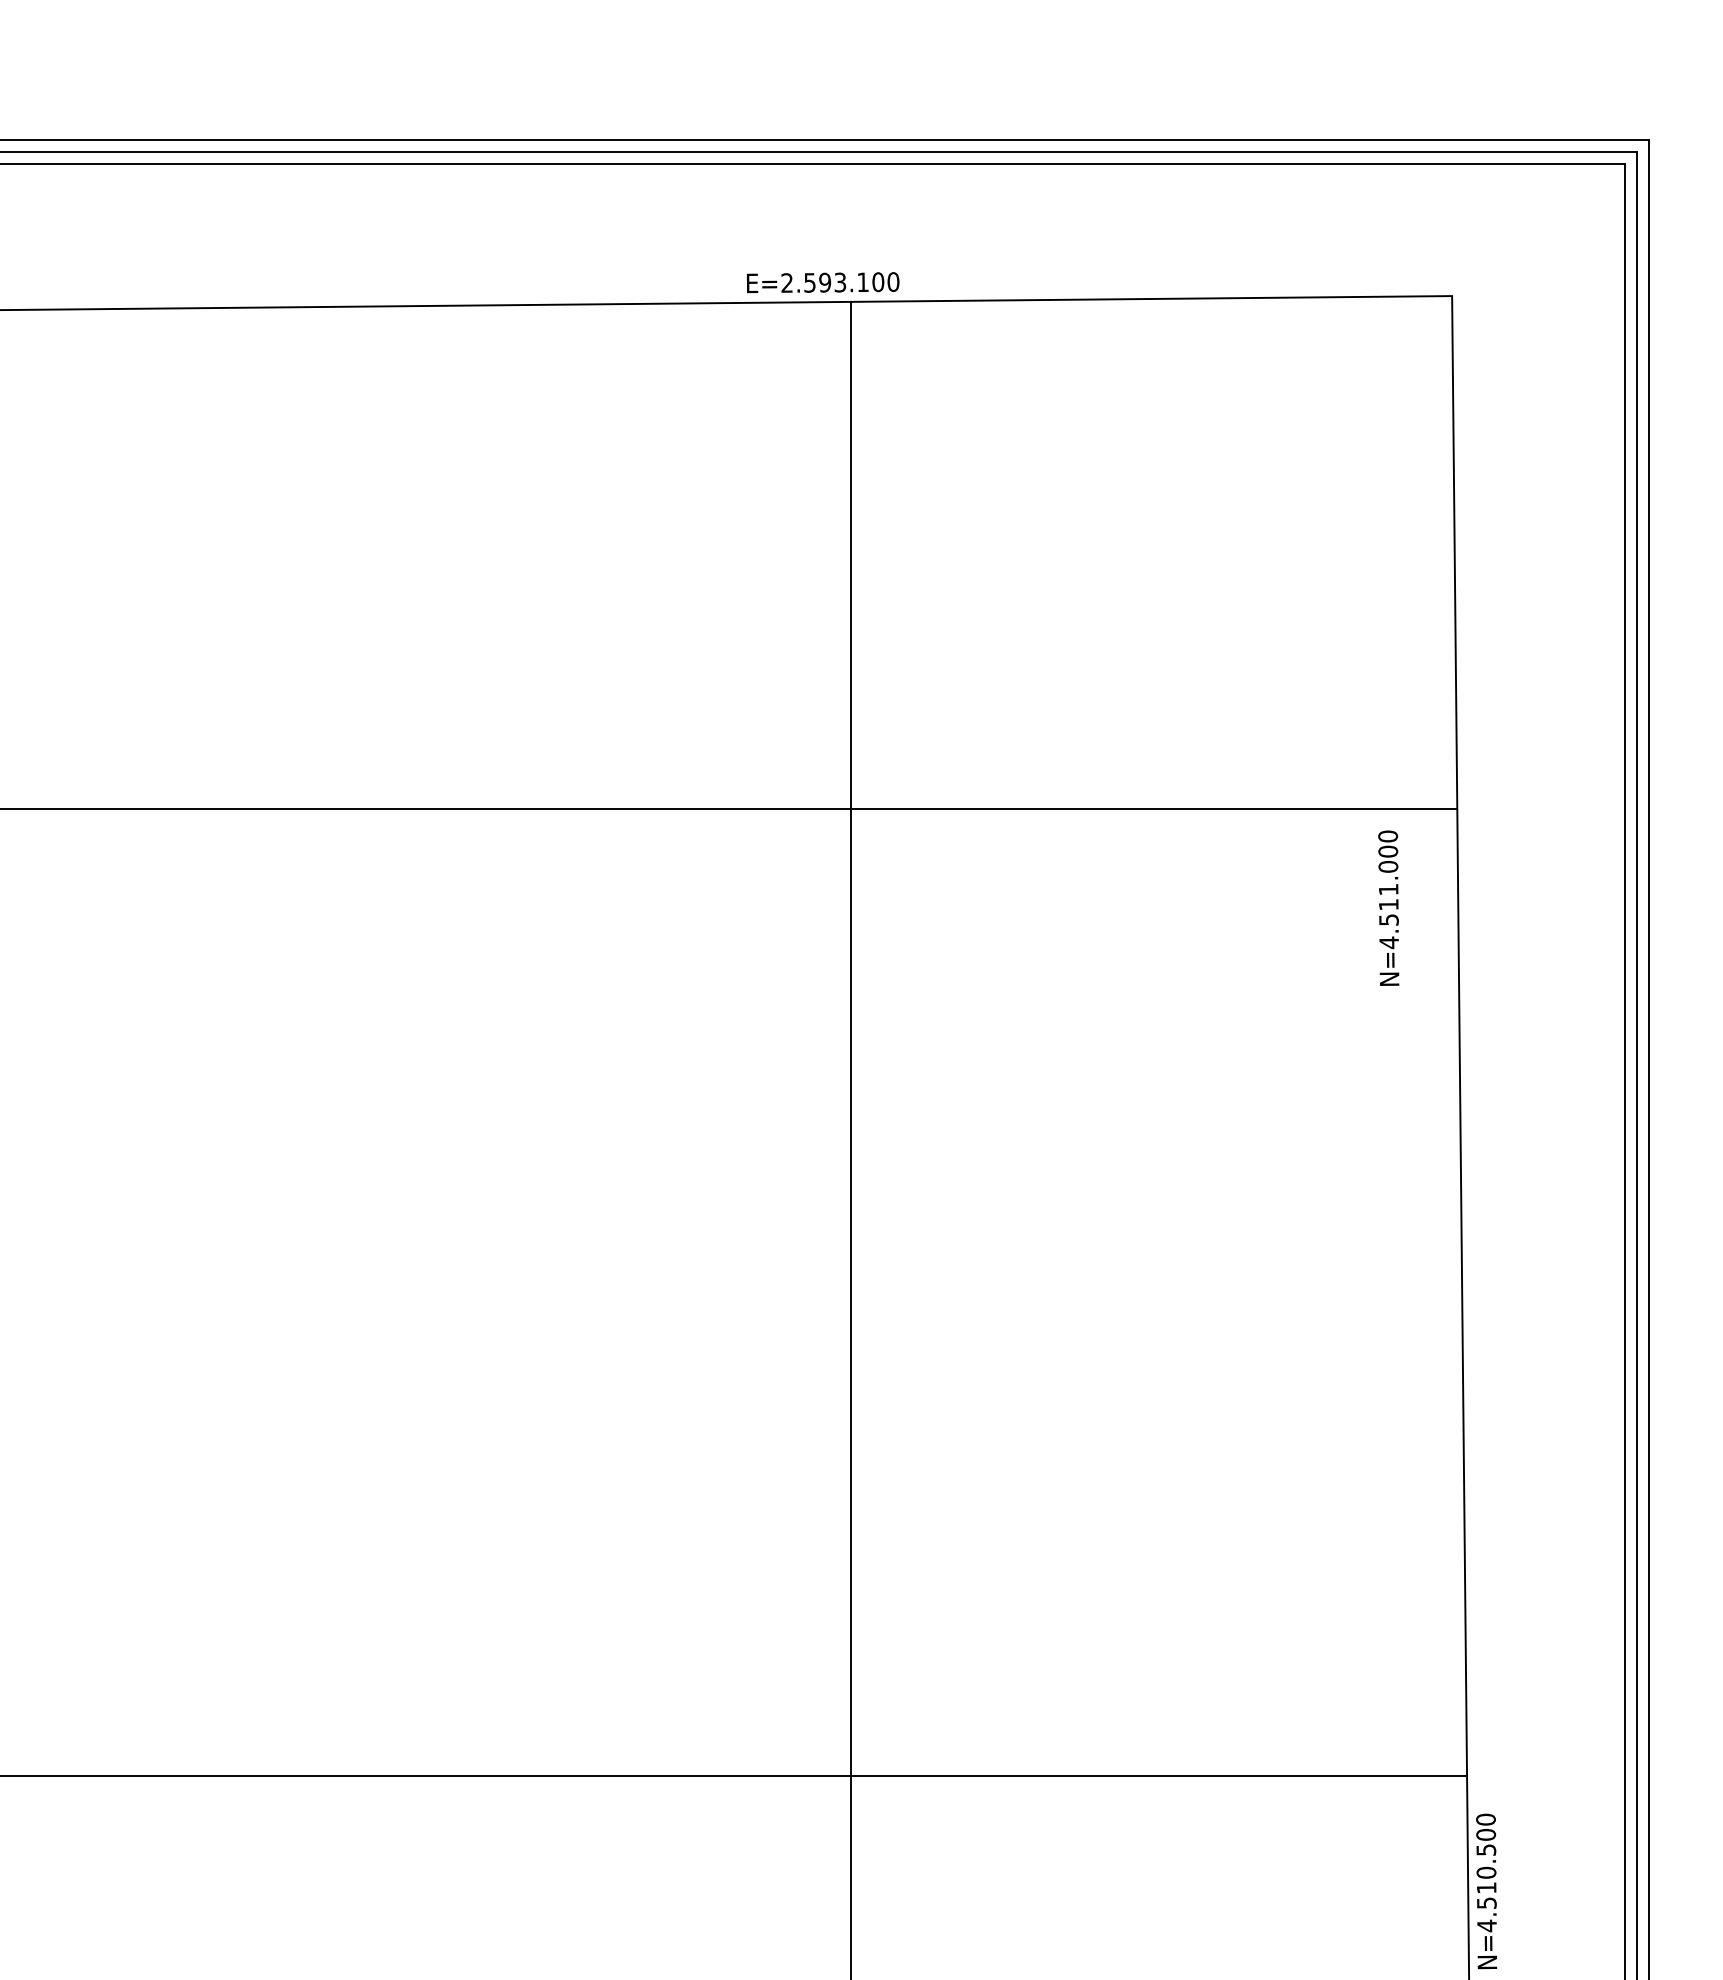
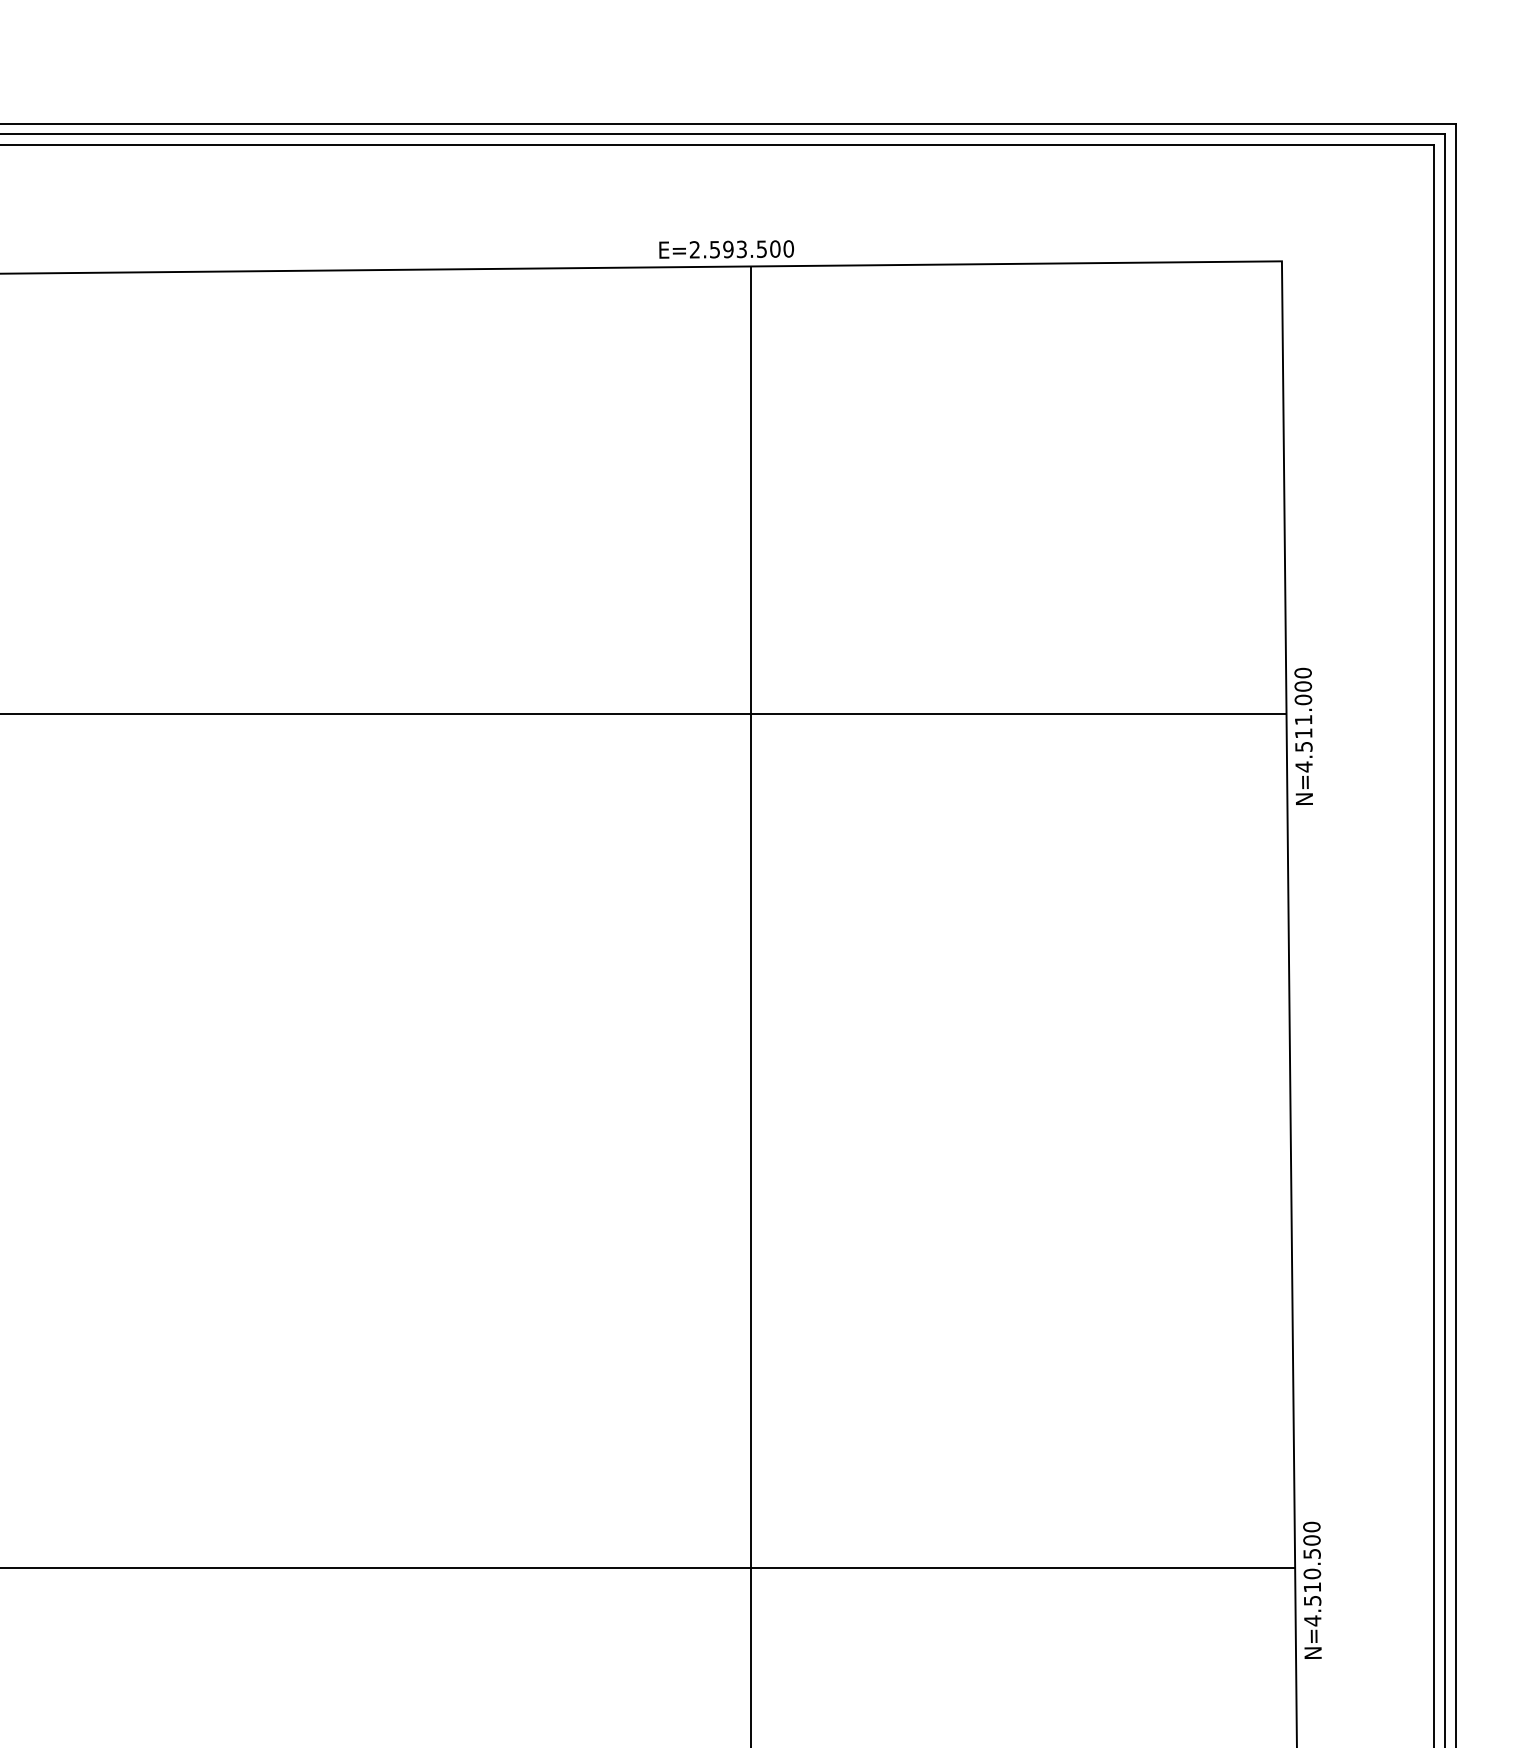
text: (862, 282) -> (761, 249), E=2.593.100 -> E=2.593.500
text: (1388, 907) -> (1303, 735), moved
text: (1486, 1891) -> (1312, 1590), moved

